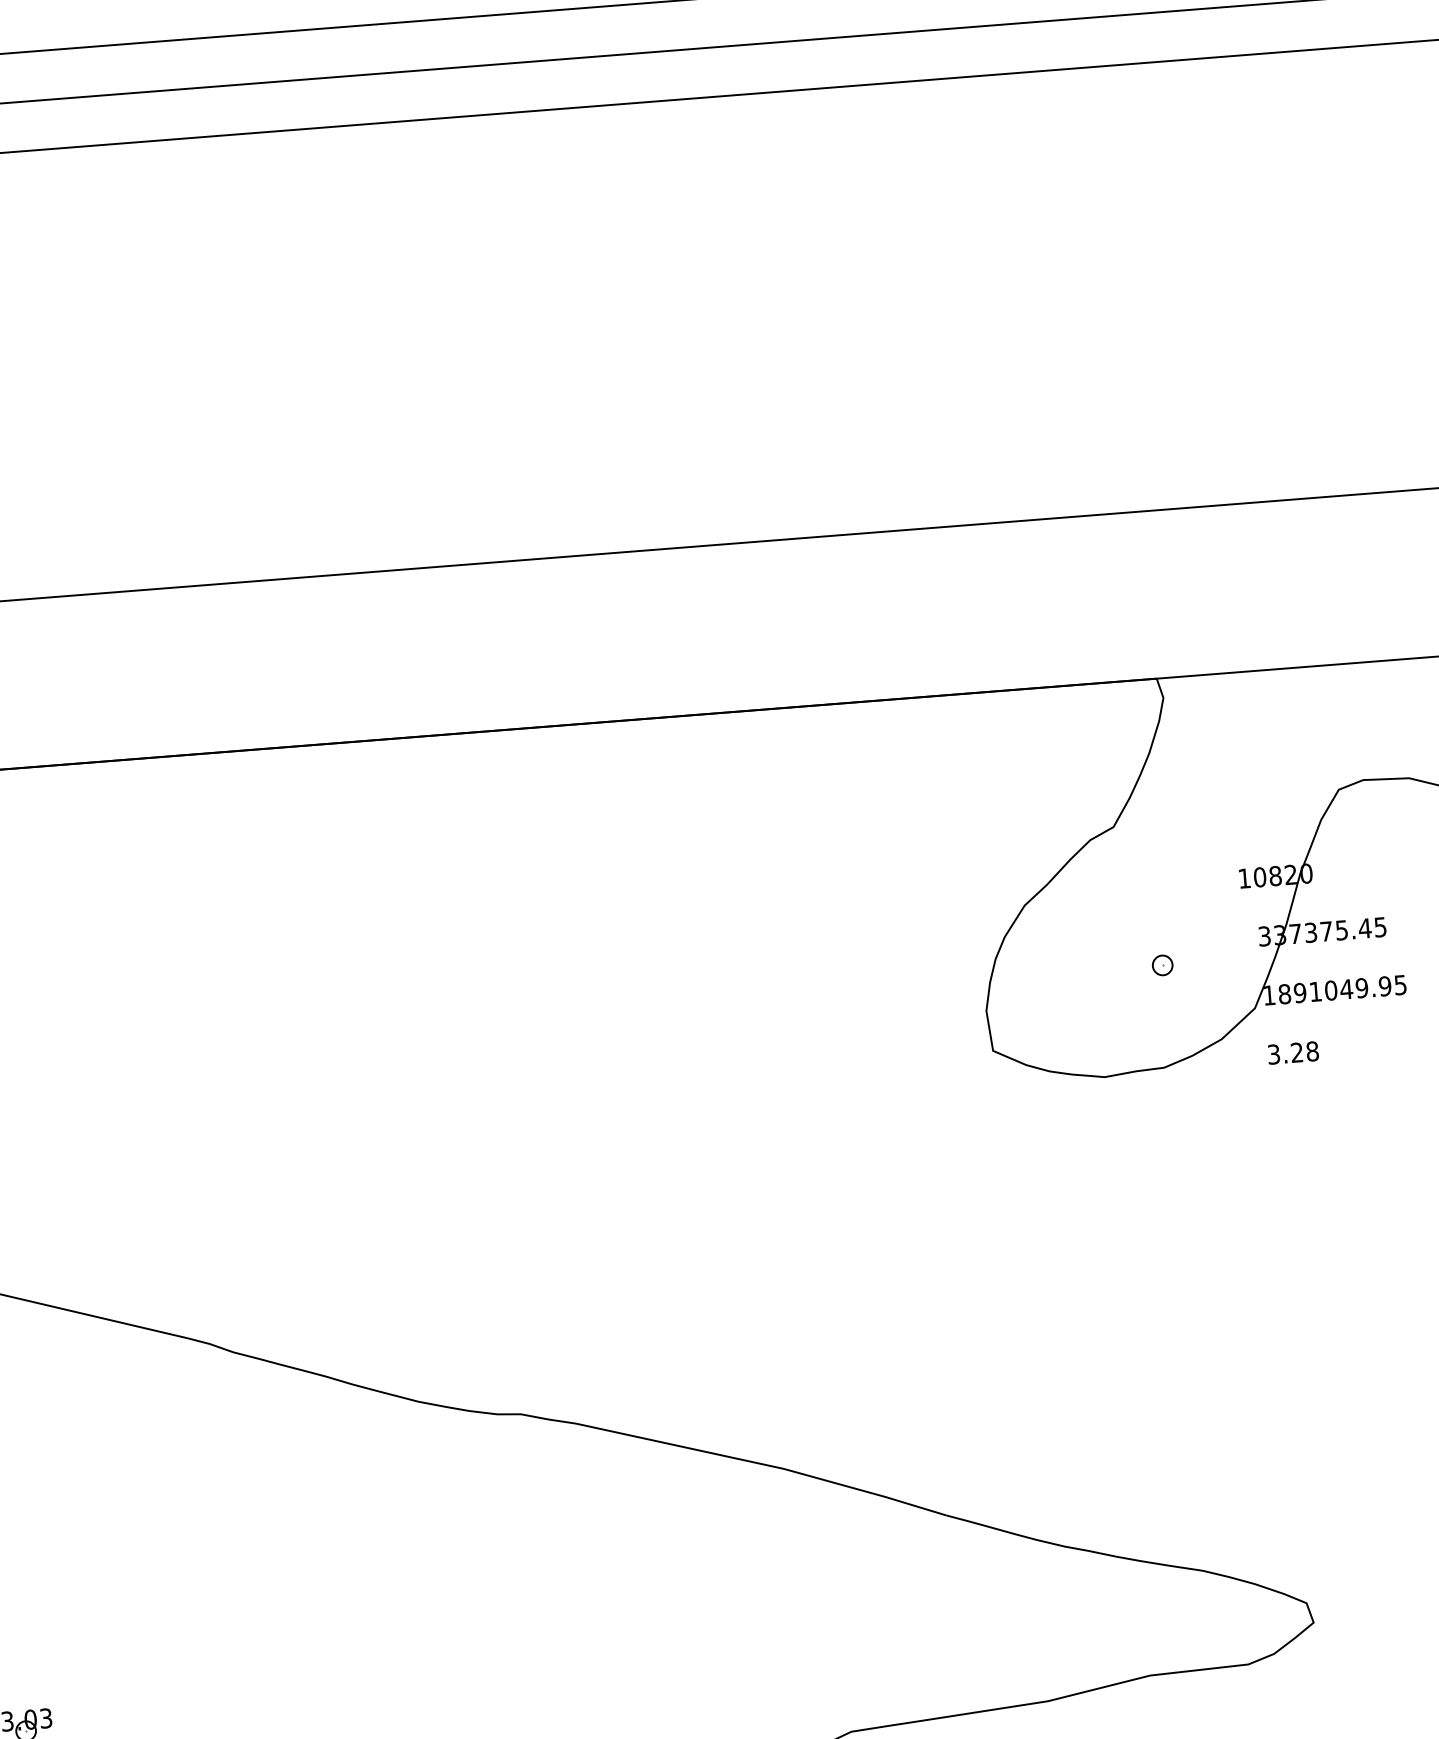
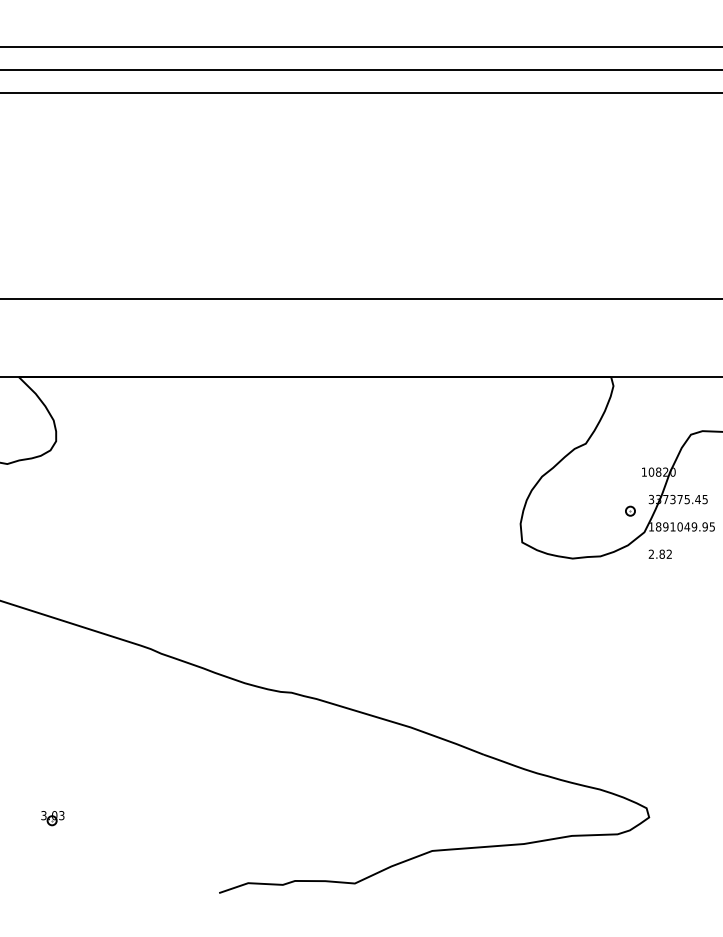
part: (1162, 963) -> (630, 510), moved
text: (1293, 1051) -> (660, 553), 3.28 -> 2.82

